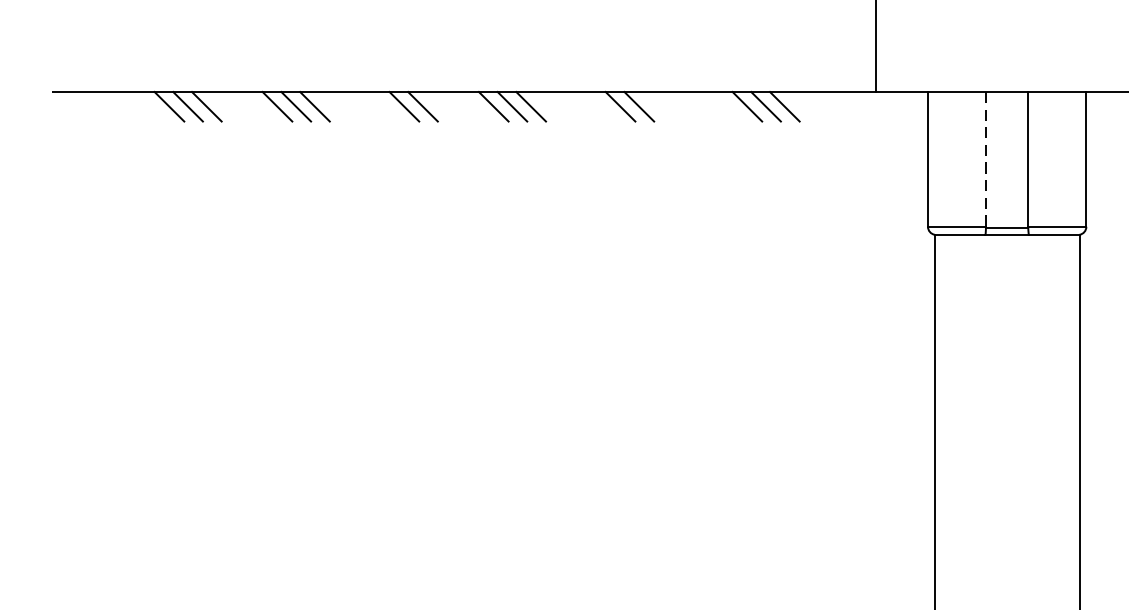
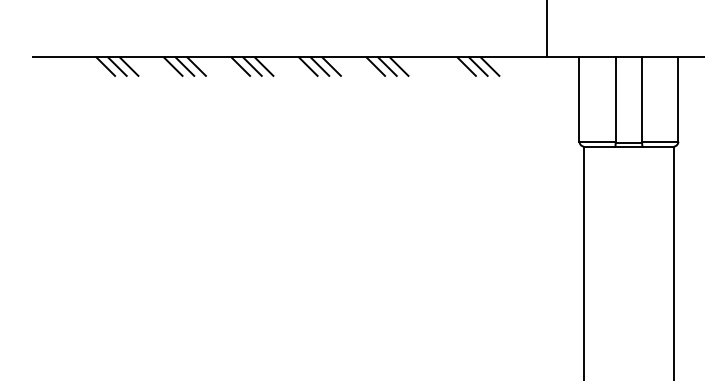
line: (385, 106) -> (240, 66), added
line: (601, 106) -> (375, 66), added
line: (985, 160) -> (615, 100), dashed -> solid

